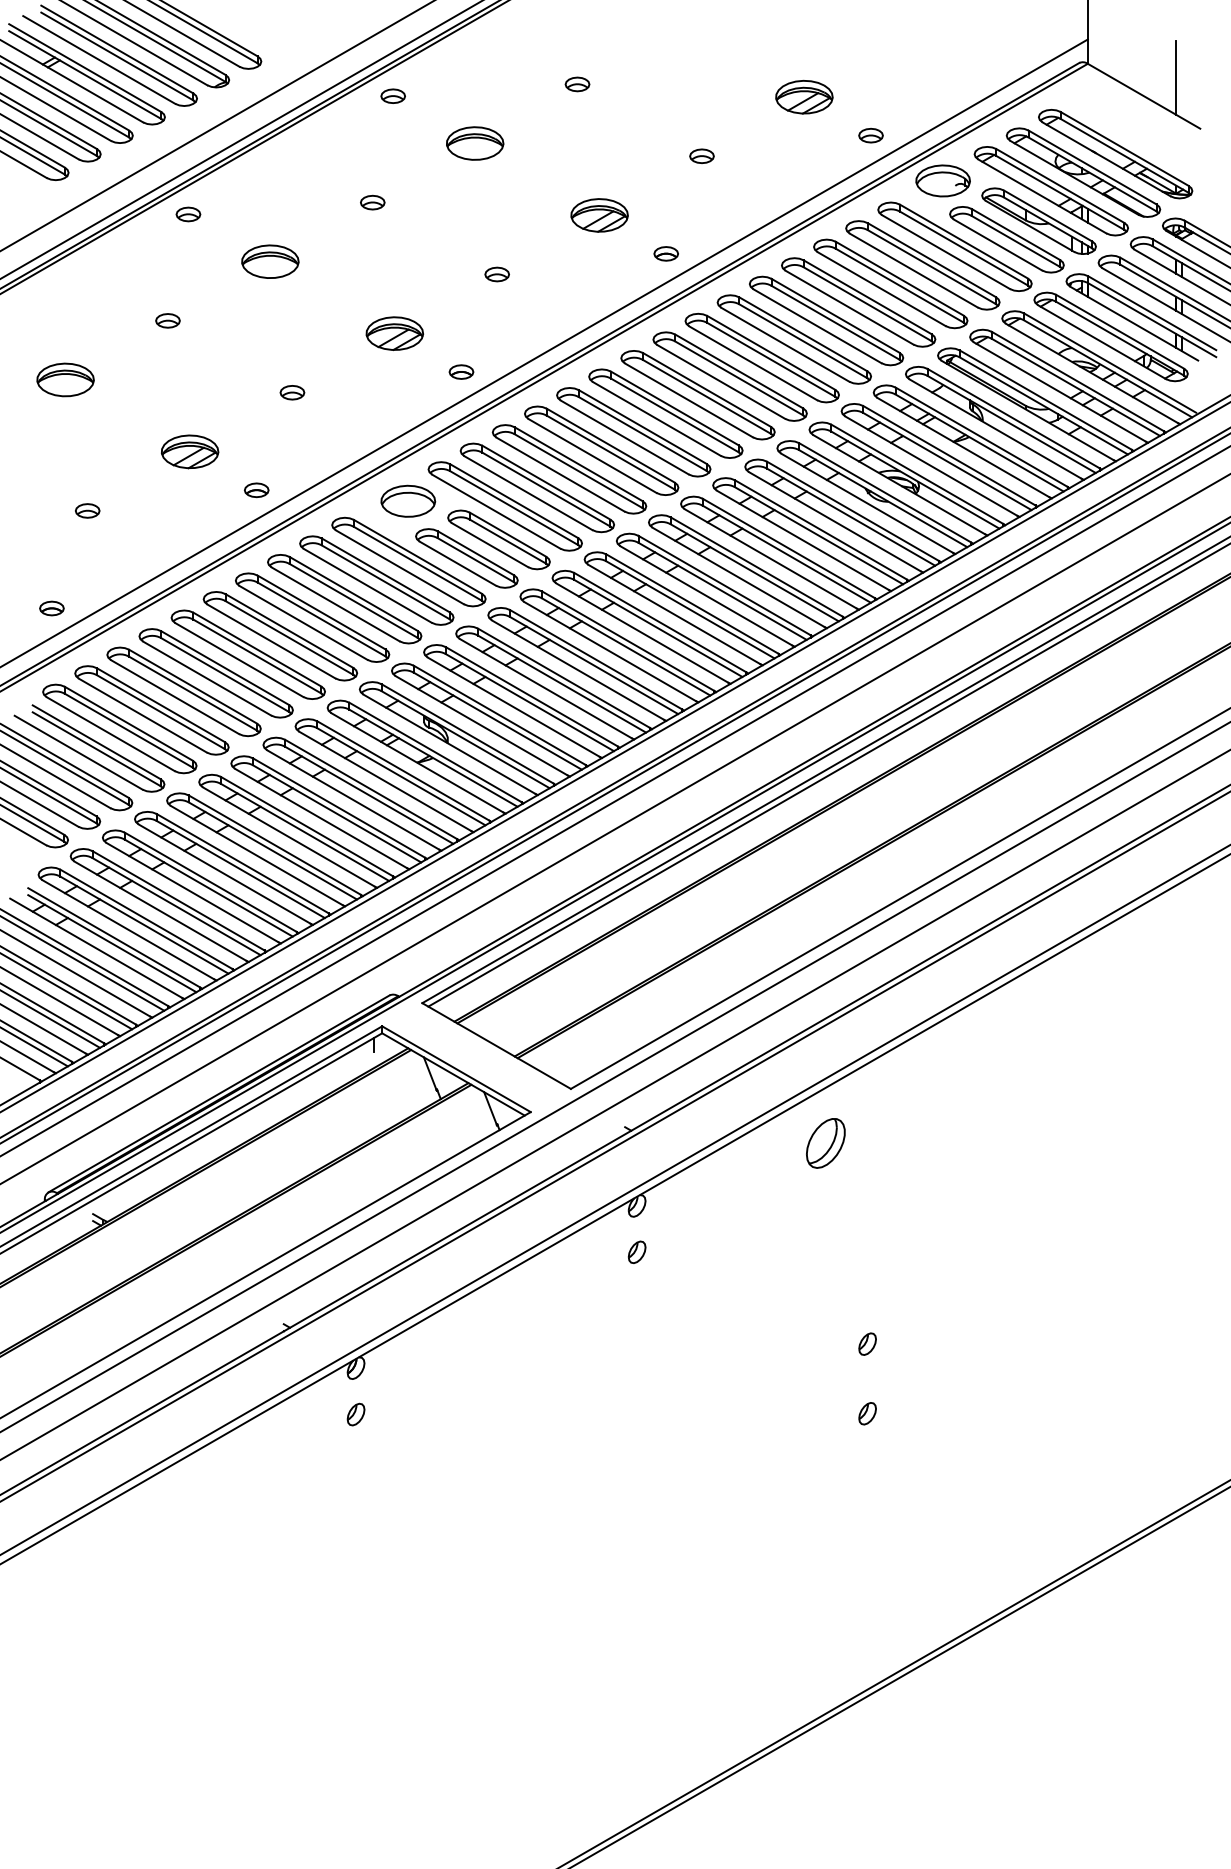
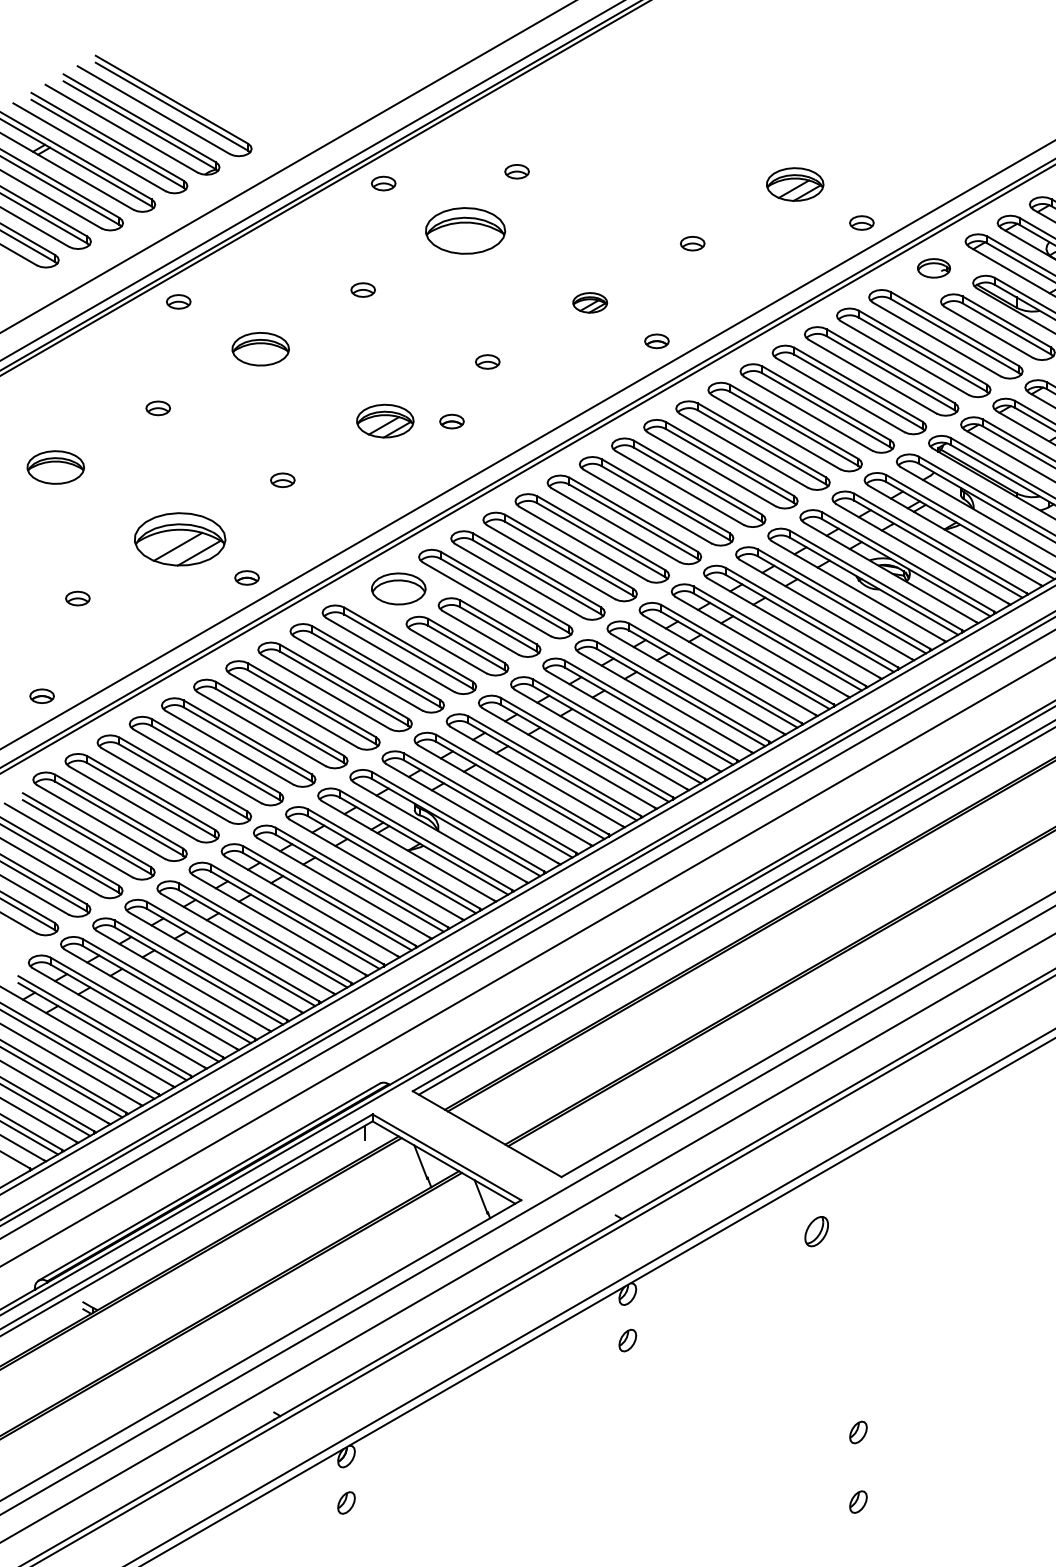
part: (577, 84) -> (517, 171), moved
part: (475, 143) -> (466, 230), size x1.4
part: (942, 180) -> (933, 267), size x0.6
part: (599, 215) -> (590, 302), size x0.6
part: (461, 371) -> (452, 421), moved
part: (190, 451) -> (180, 539), size x1.6
part: (825, 1143) -> (816, 1231), size x0.6

